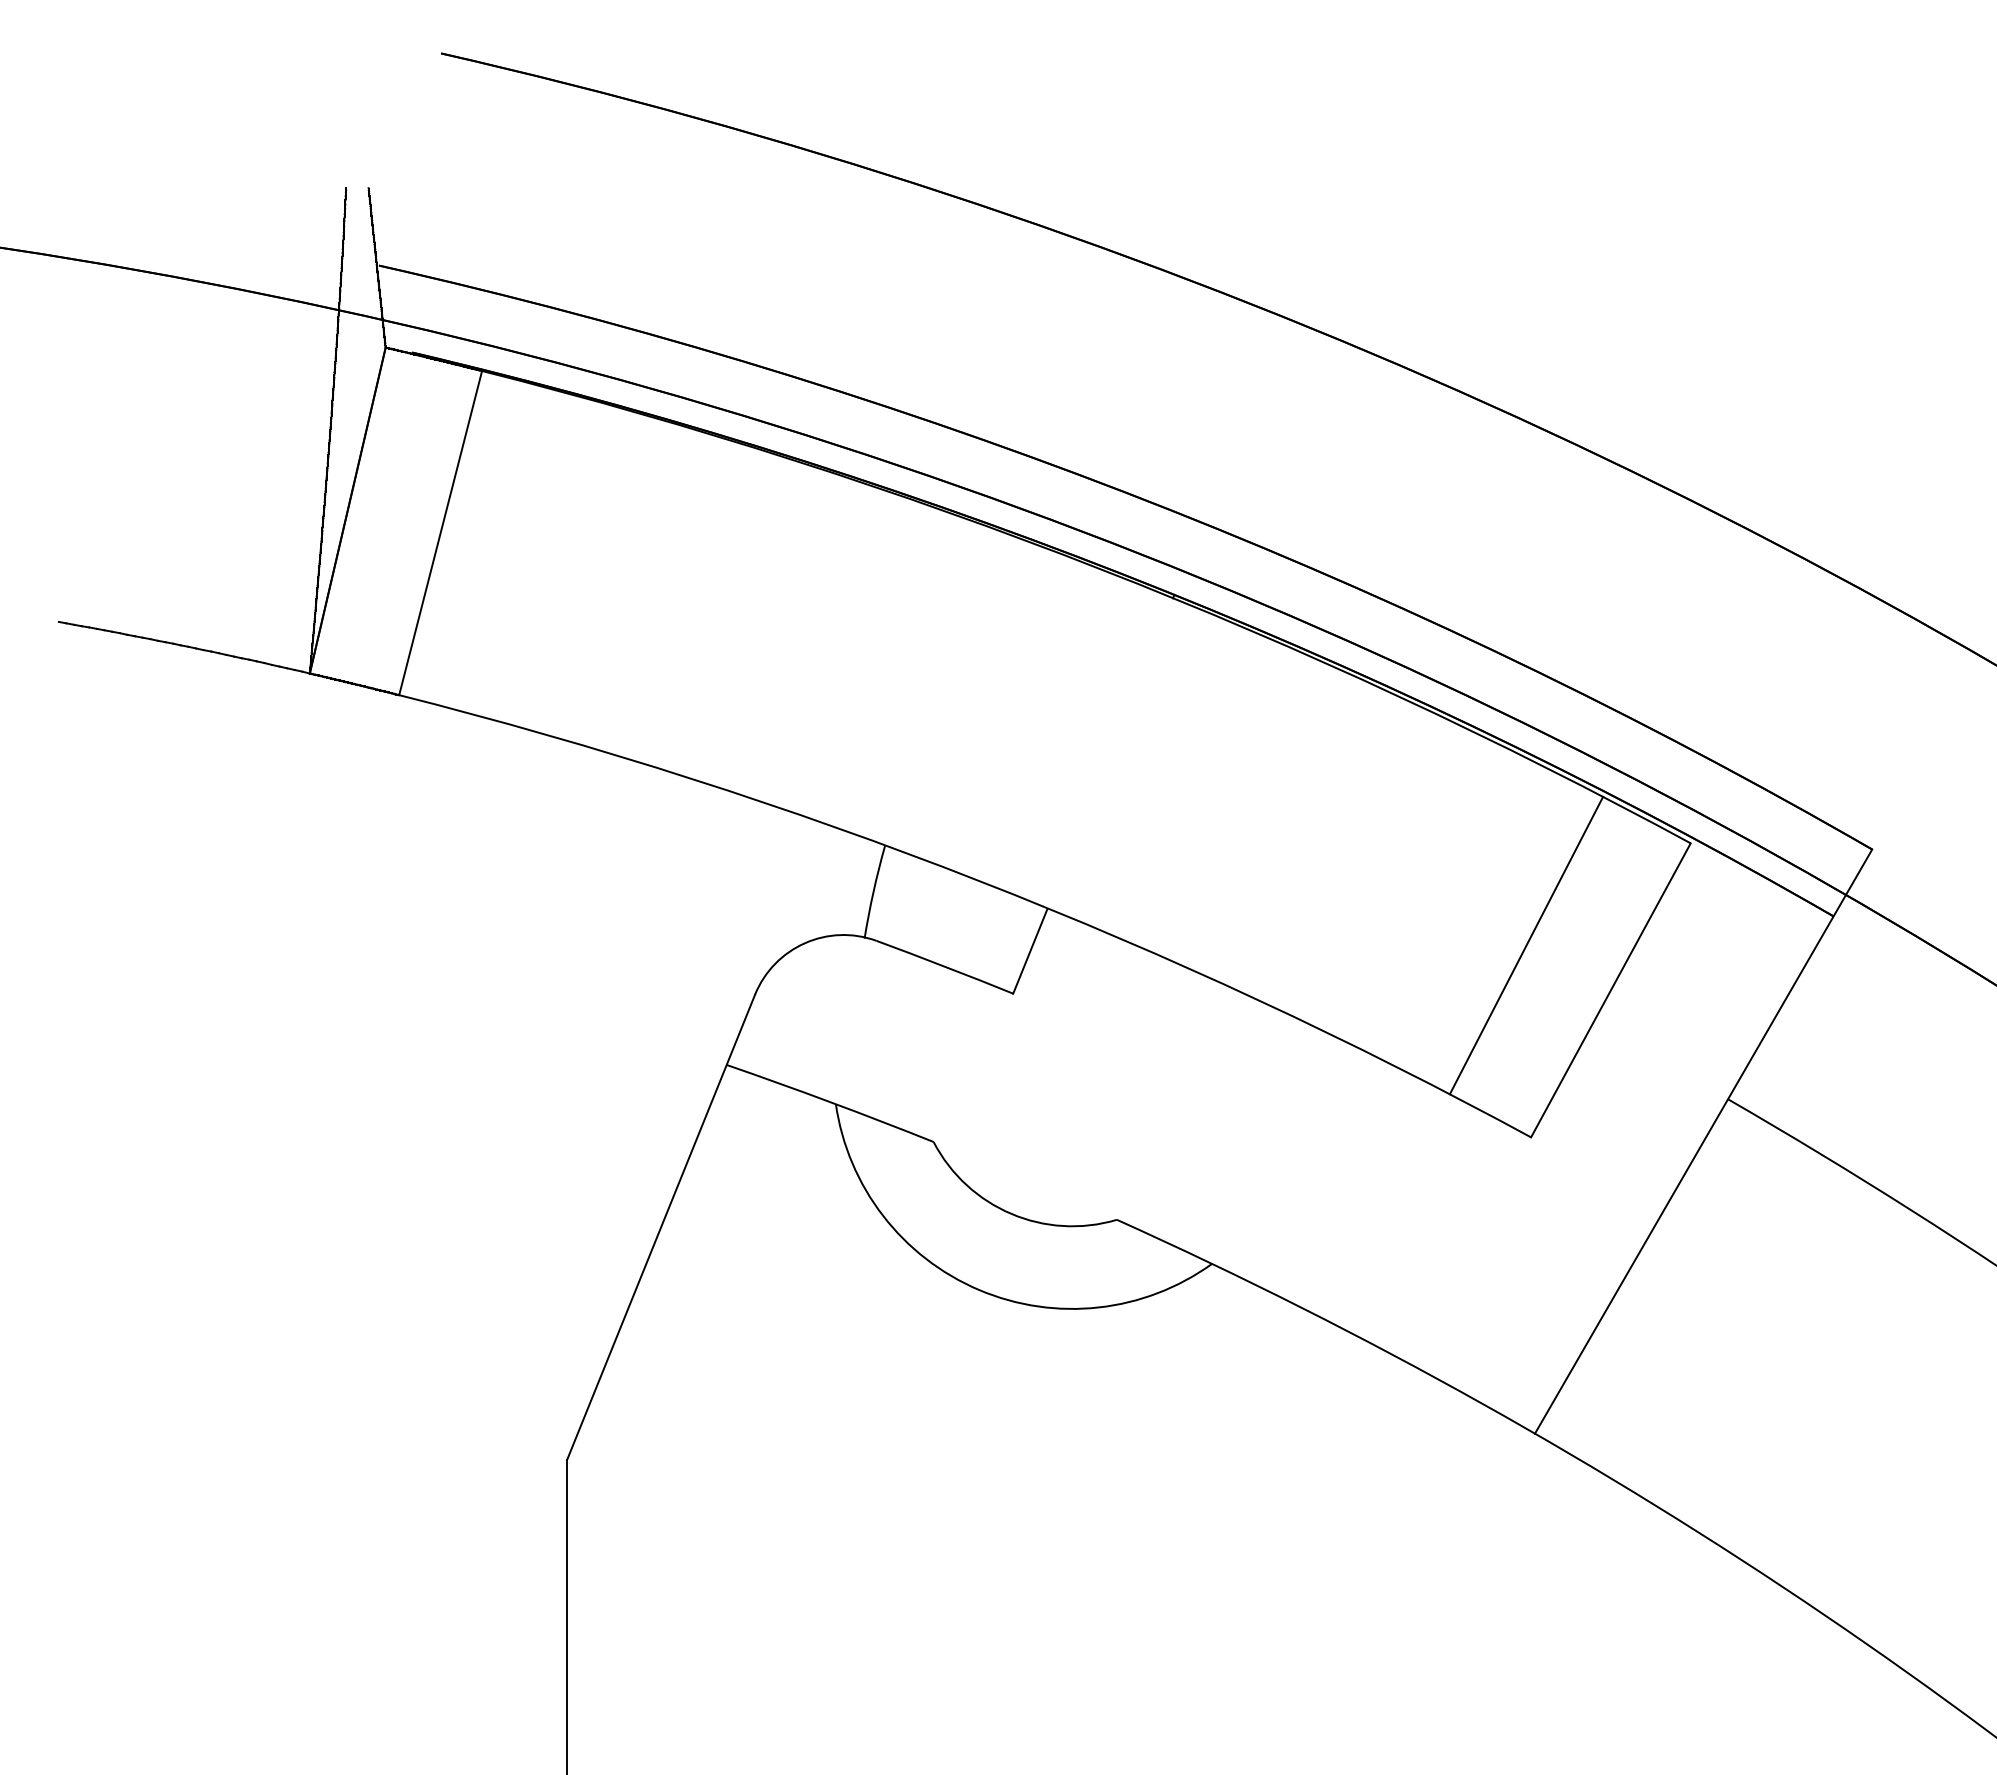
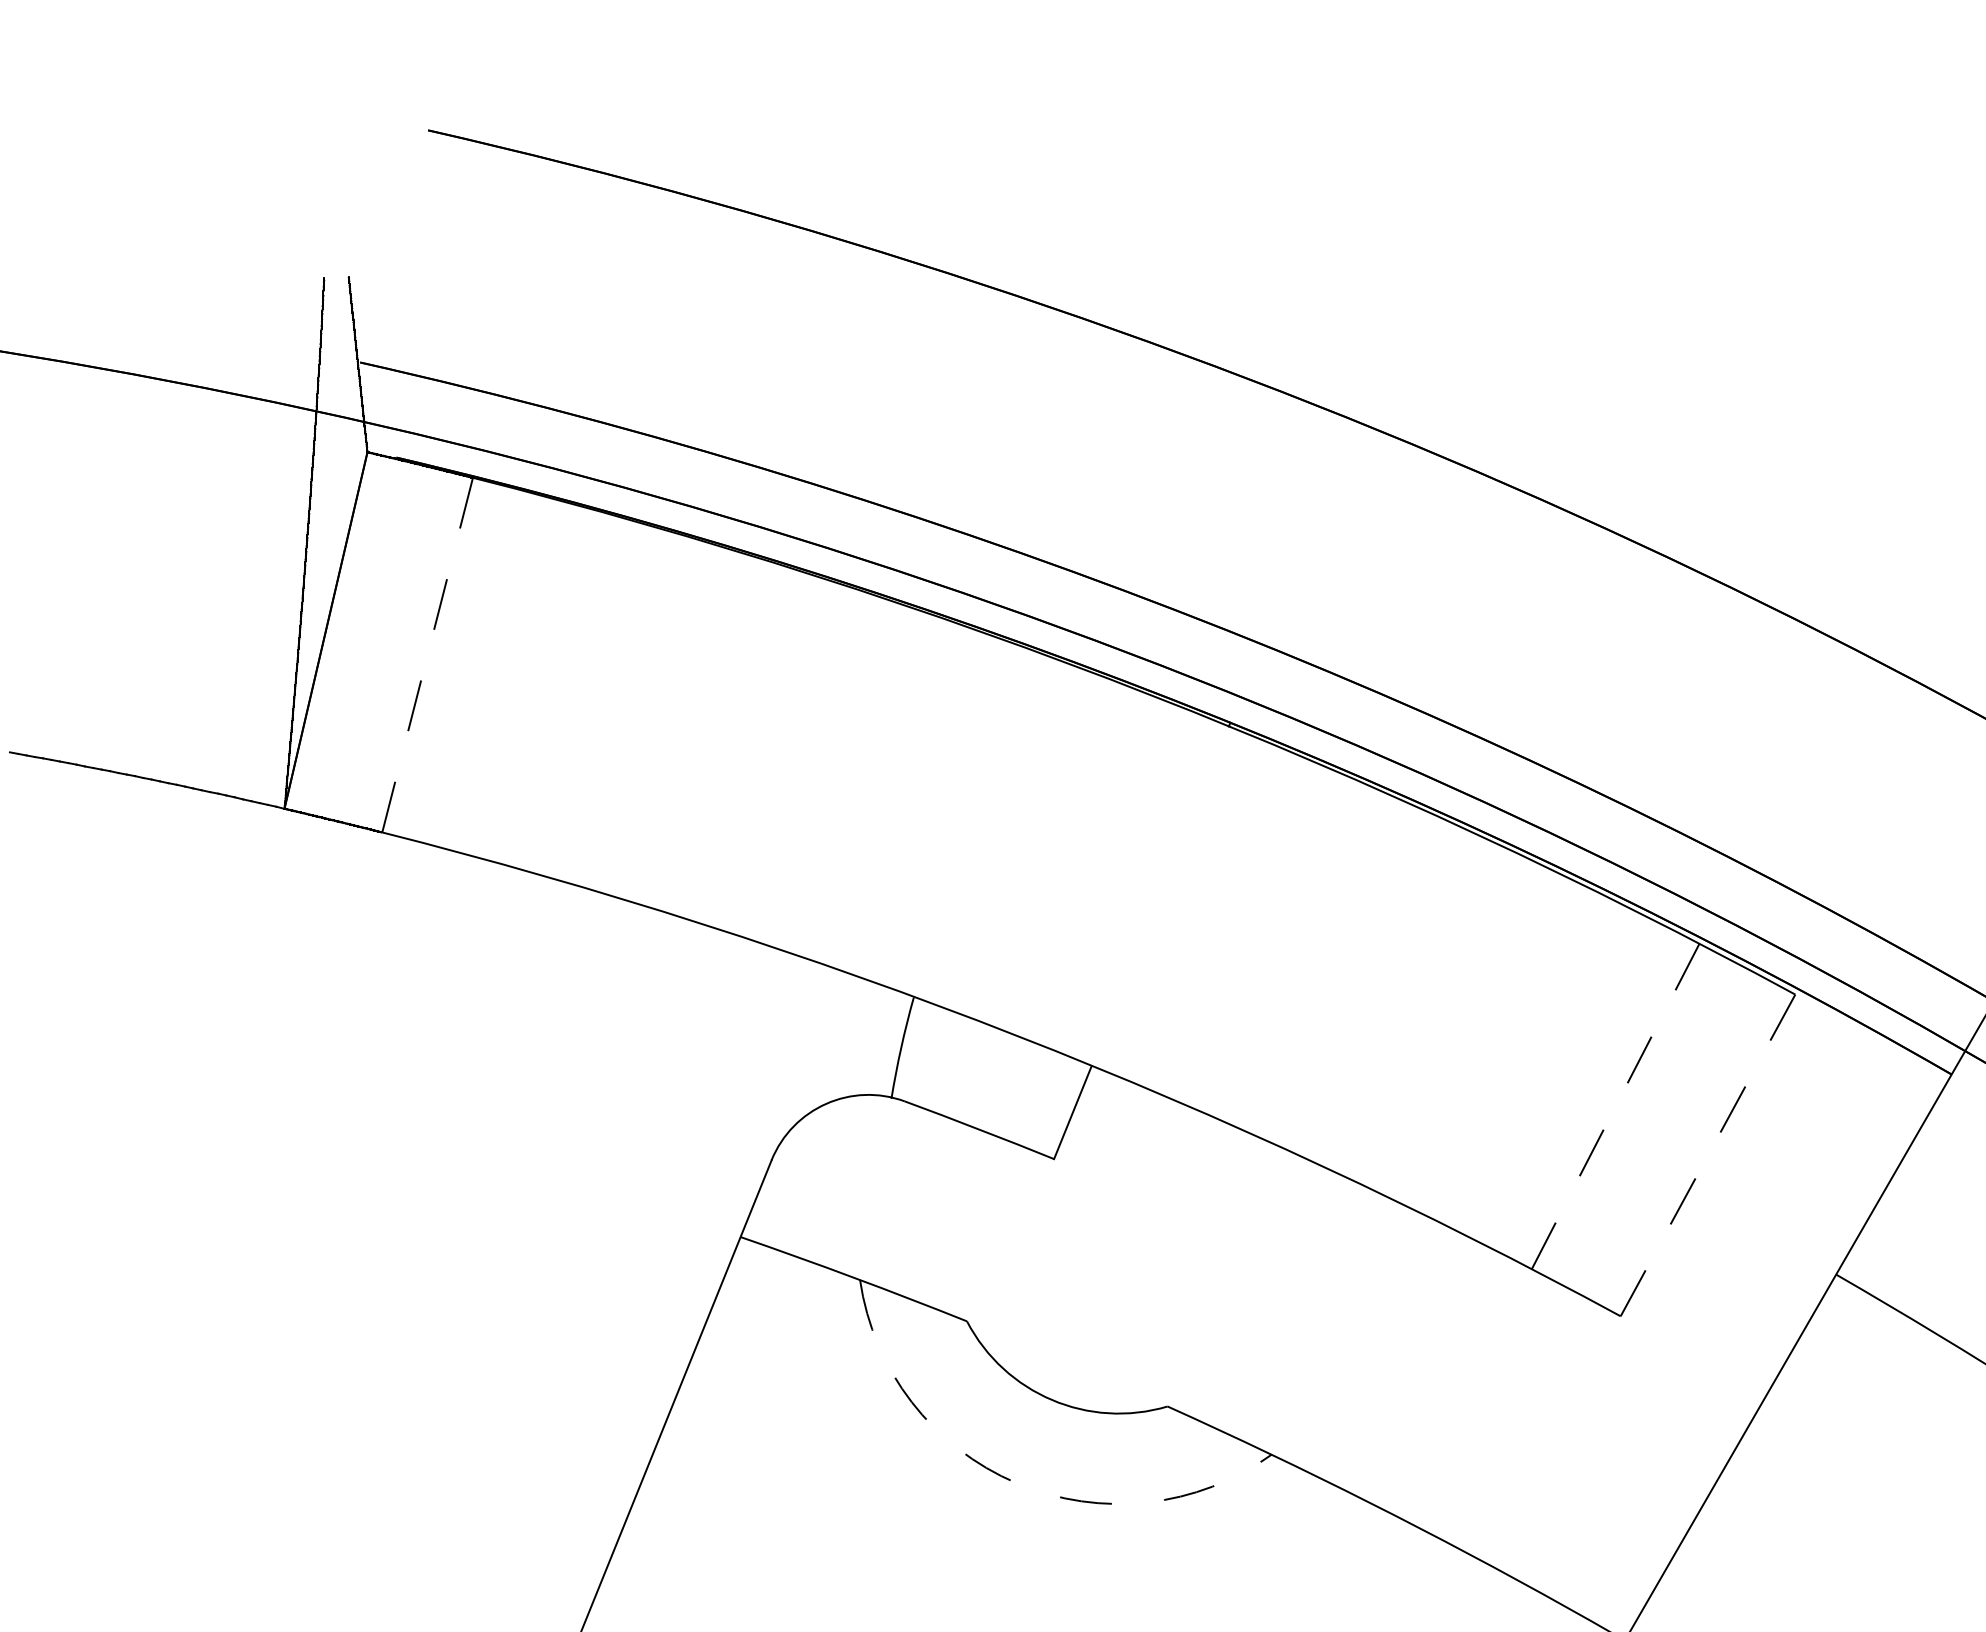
line: (440, 532) -> (427, 654), solid -> dashed
line: (1526, 945) -> (1615, 1106), solid -> dashed
line: (1611, 989) -> (1708, 1154), solid -> dashed
arc: (979, 1289) -> (1017, 1482), solid -> dashed

